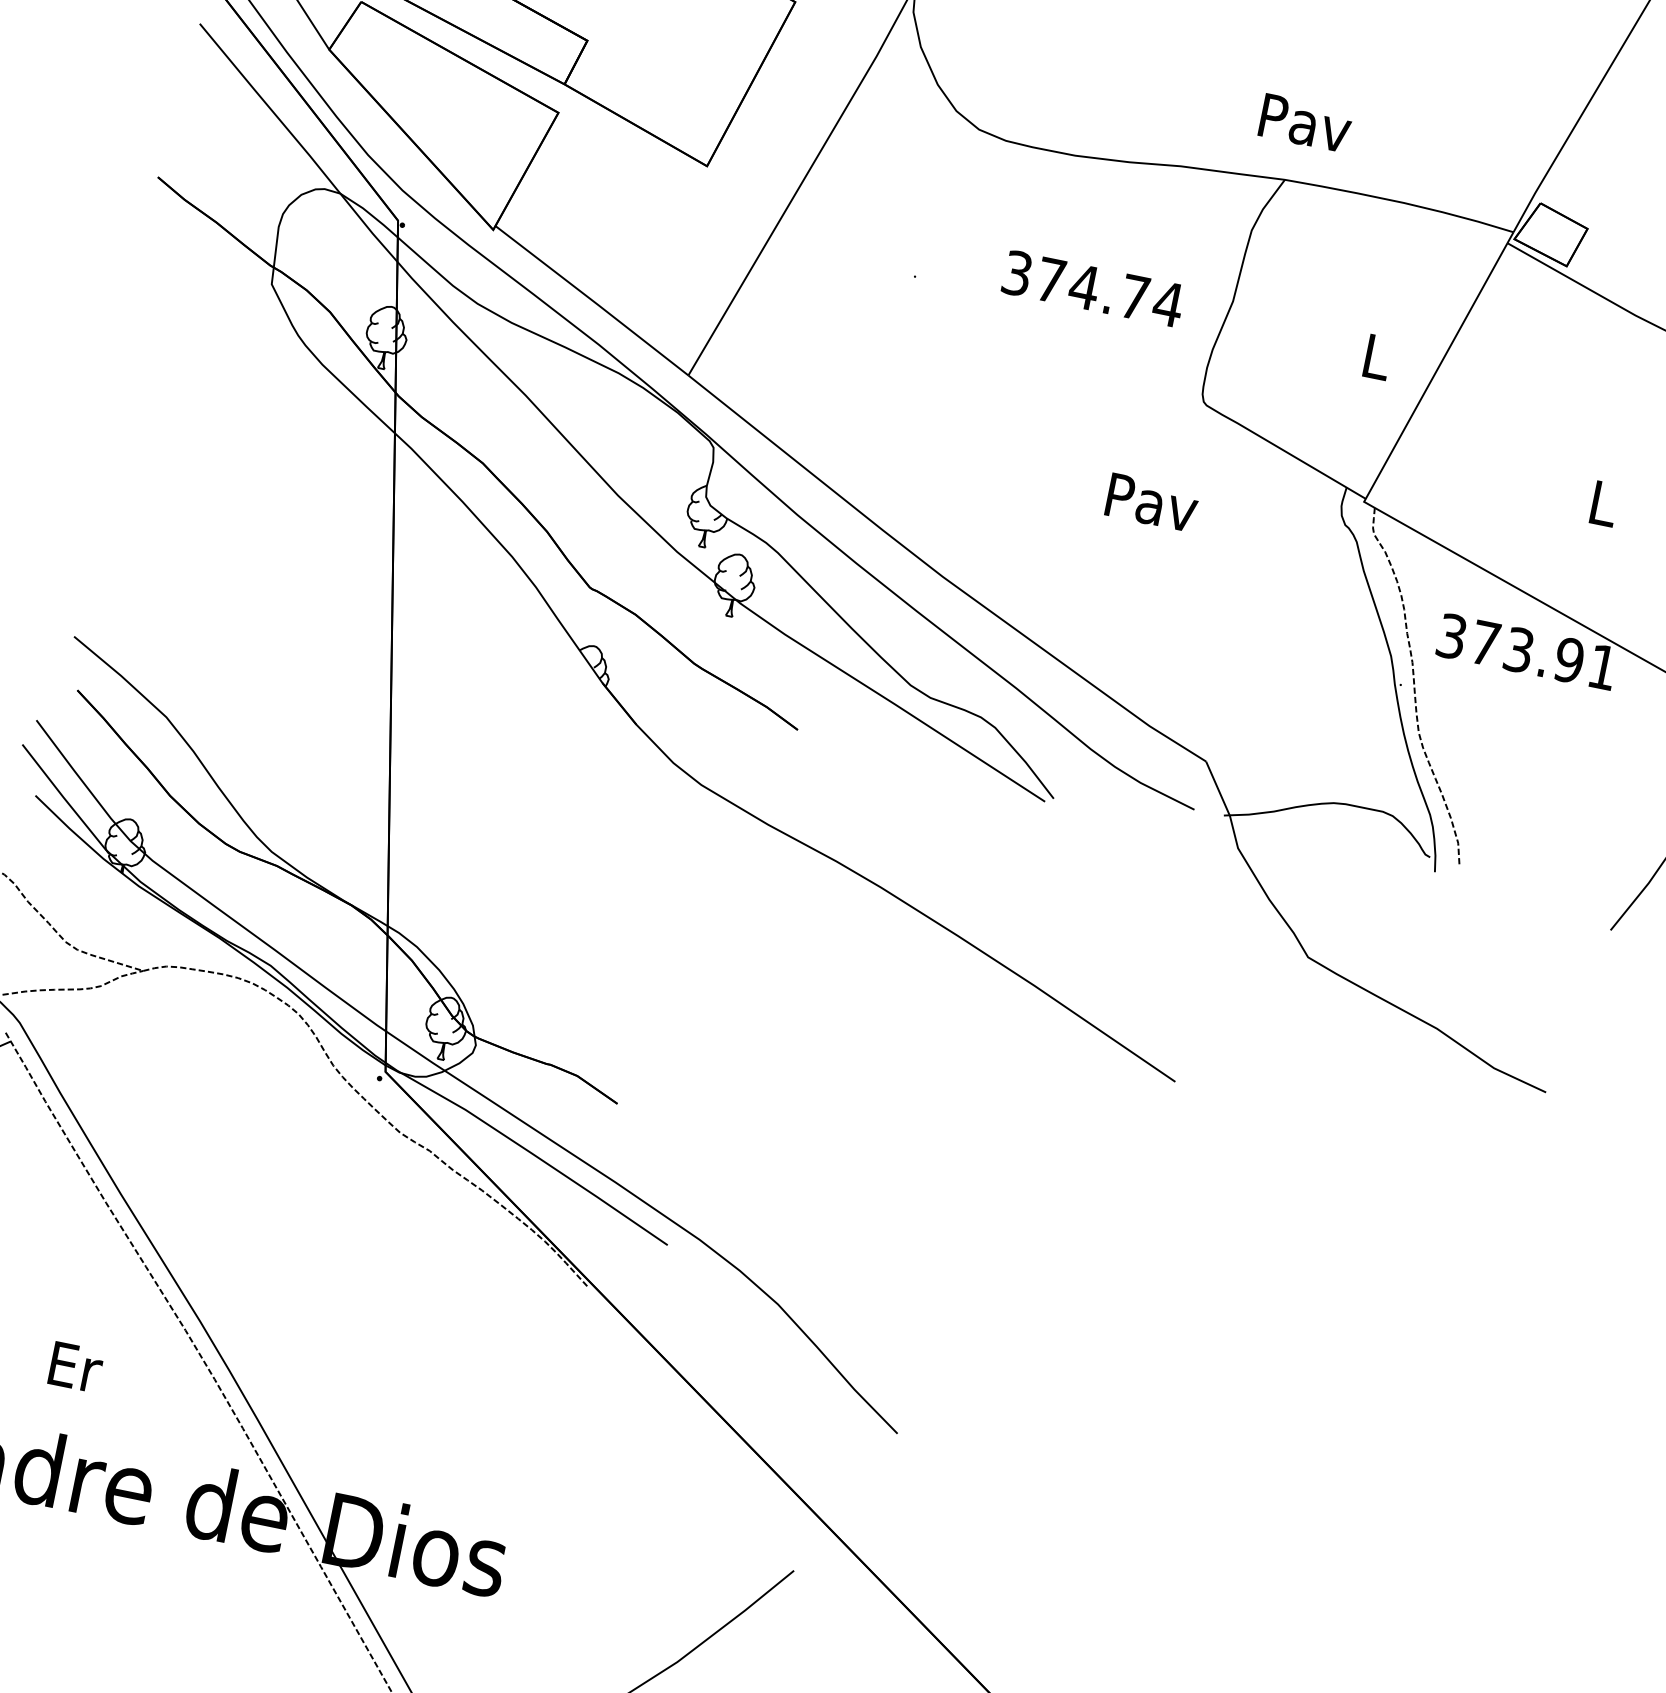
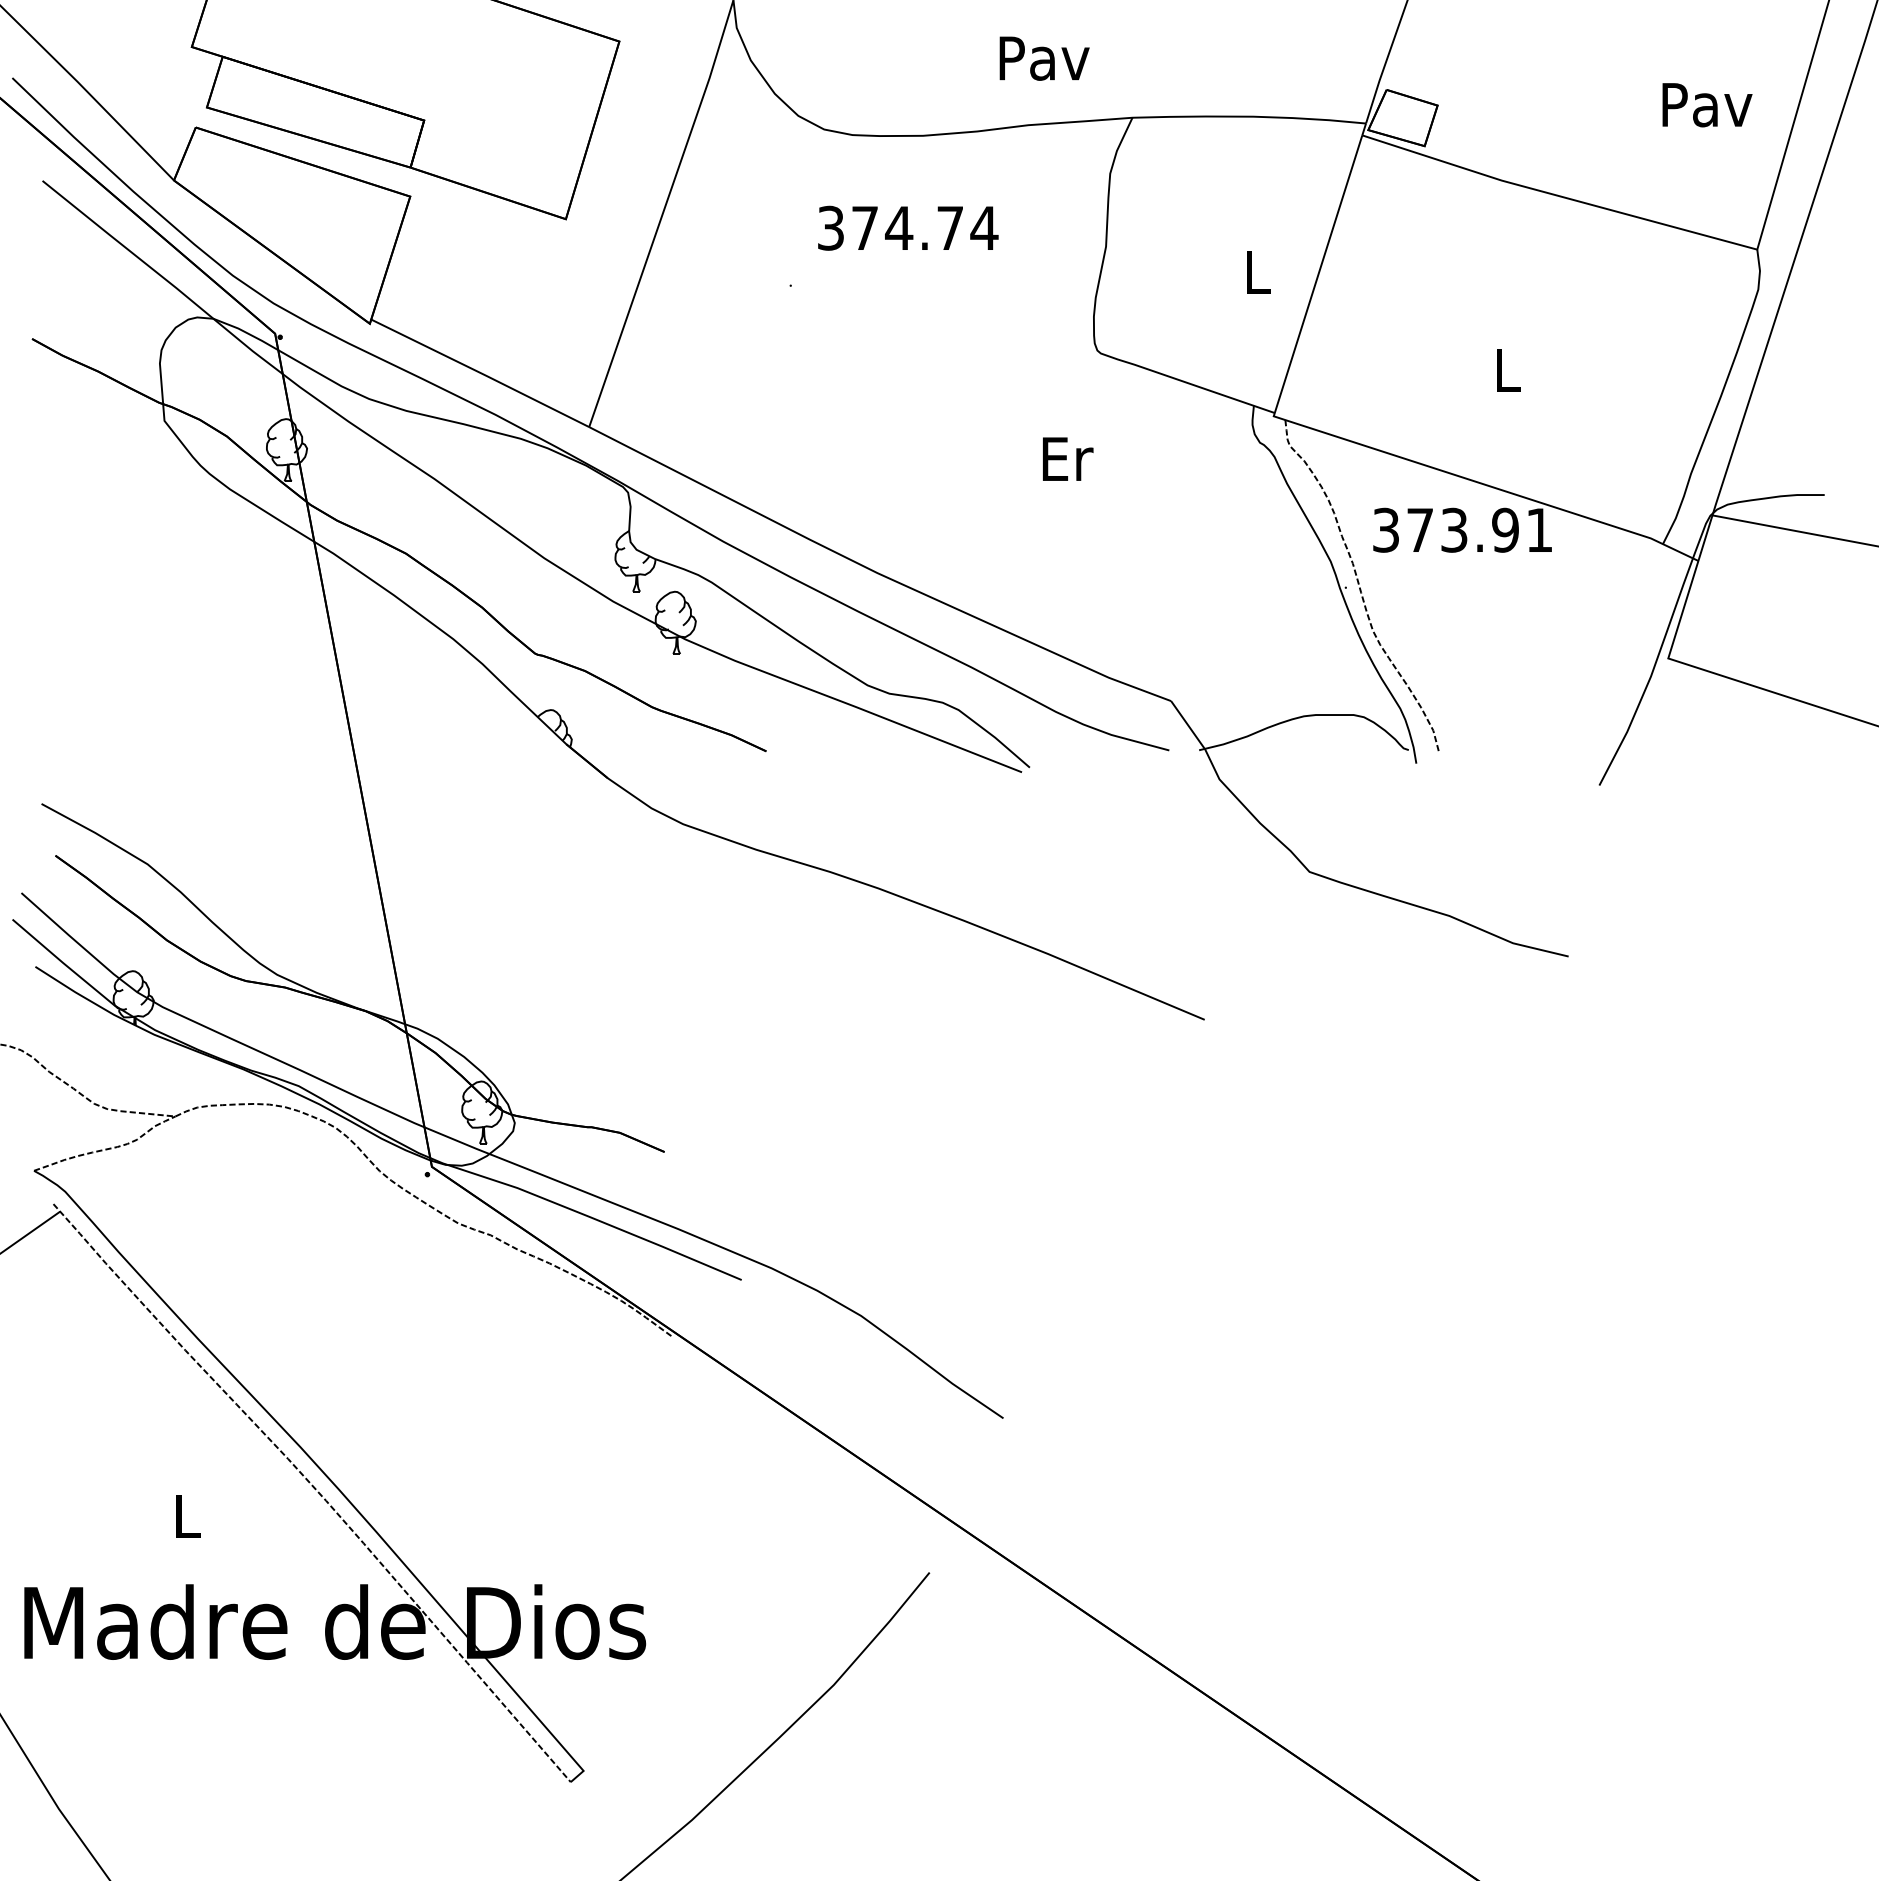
text: (1305, 123) -> (1044, 58), moved
text: (1093, 288) -> (908, 227), moved
text: (1152, 503) -> (1067, 459), Pav -> Er
text: (76, 1367) -> (188, 1516), Er -> L

